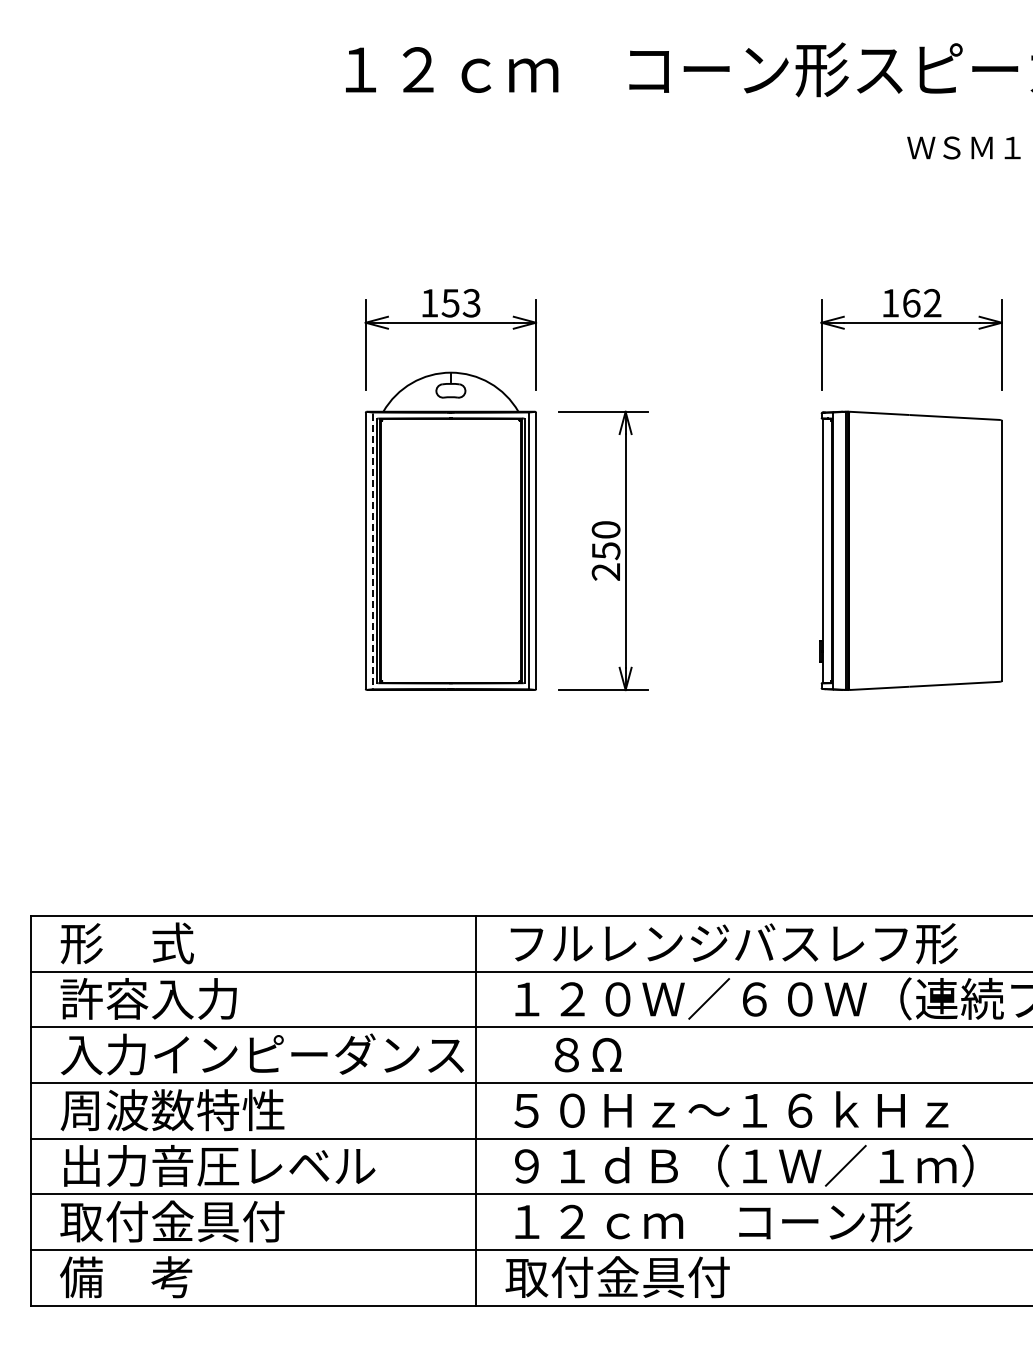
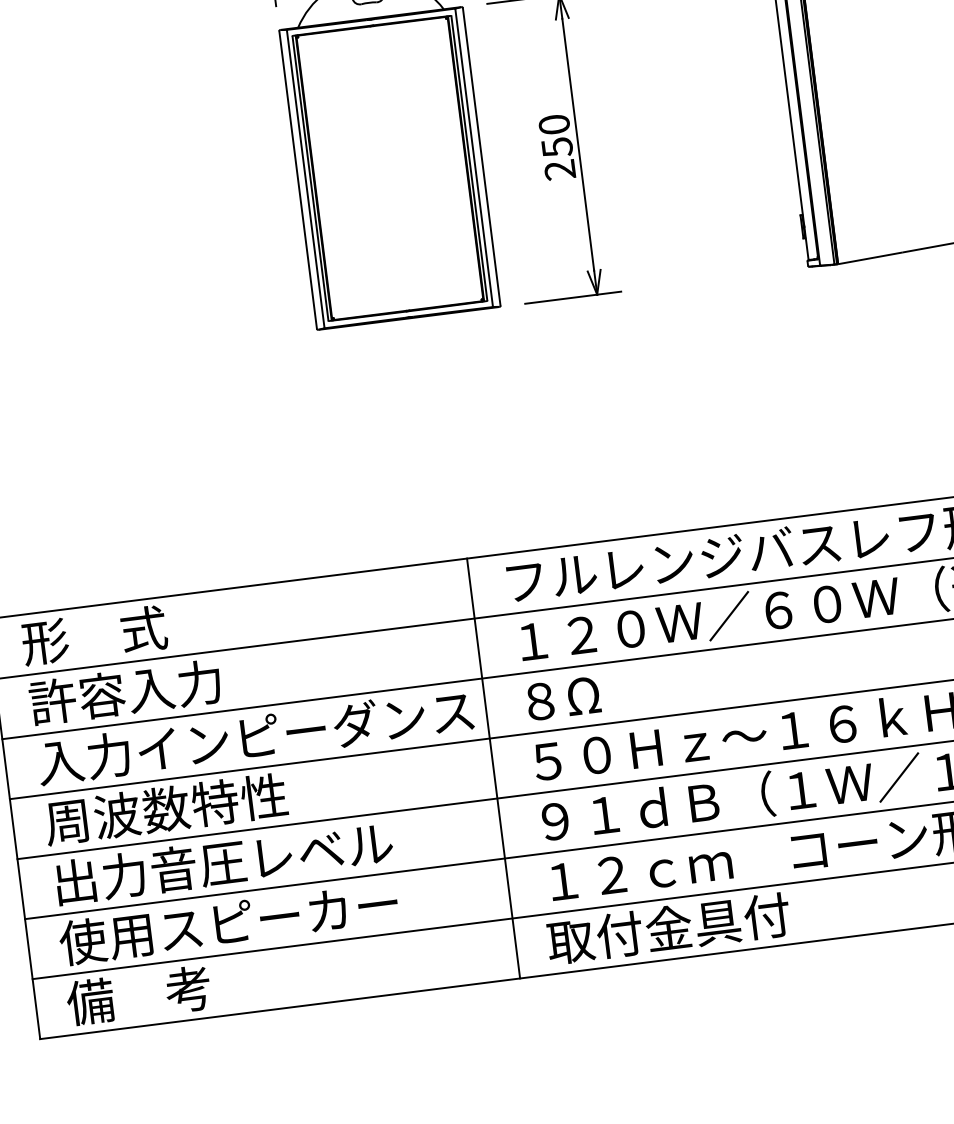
line: (372, 551) -> (305, 179), dashed -> solid
text: (587, 1054) -> (562, 698), moved
text: (216, 1221) -> (228, 923), 取付金具付 -> 使用スピーカー

